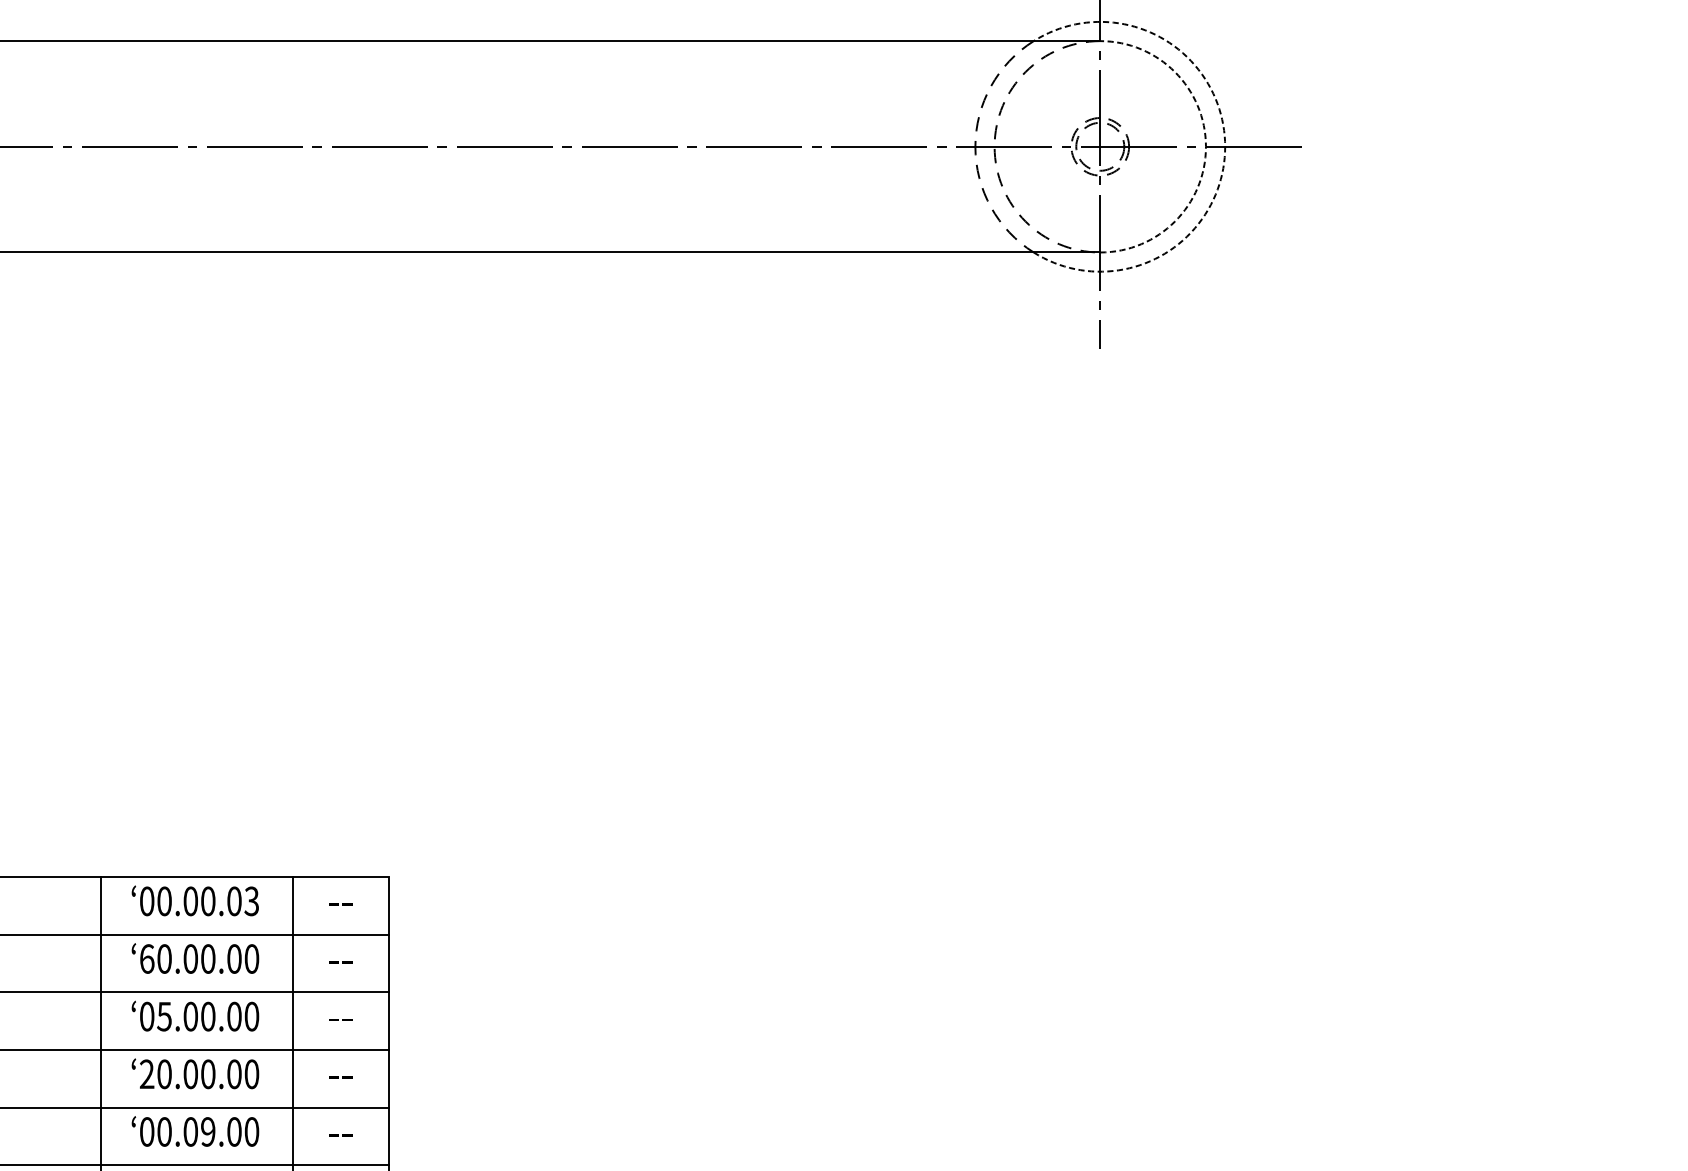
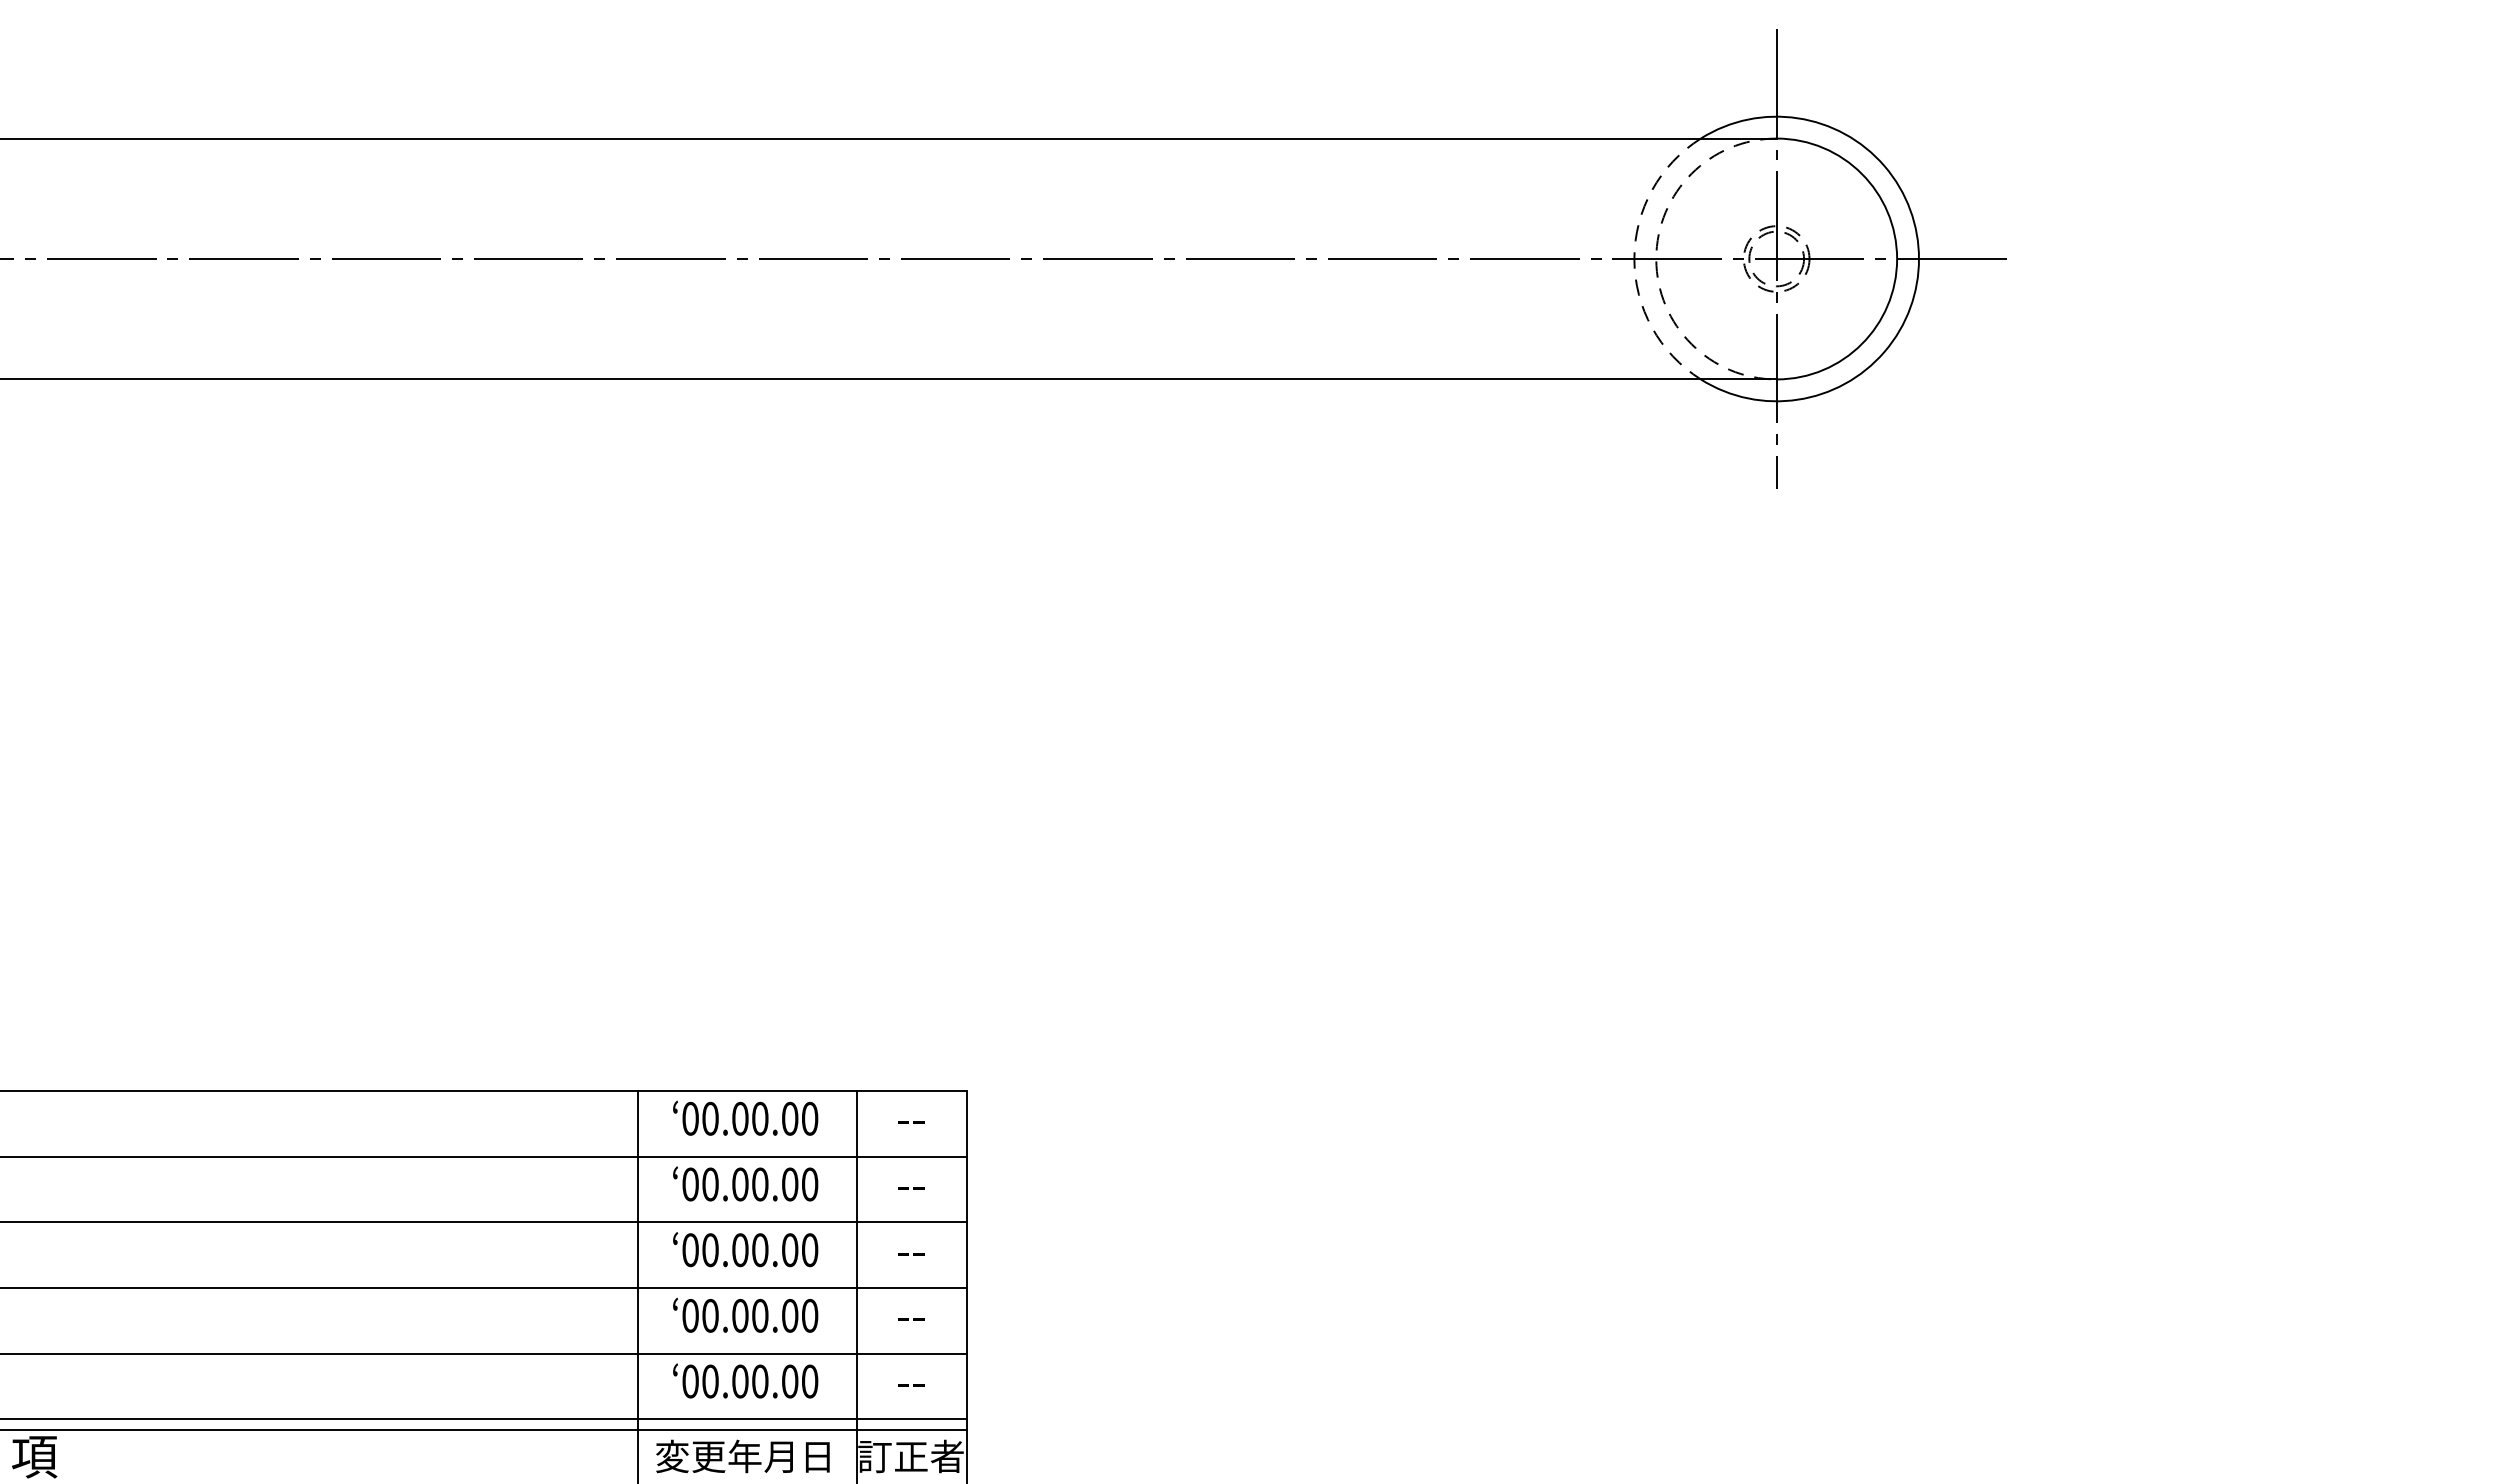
arc: (1206, 147) -> (1897, 259), dashed -> solid
arc: (1225, 147) -> (1919, 259), dashed -> solid
text: (251, 901) -> (809, 1118), 00.00.03 -> 00.00.00
text: (147, 959) -> (690, 1184), 60.00.00 -> 00.00.00
text: (163, 1016) -> (709, 1250), 05.00.00 -> 00.00.00
text: (147, 1073) -> (690, 1315), 20.00.00 -> 00.00.00
text: (208, 1131) -> (760, 1381), 00.09.00 -> 00.00.00

